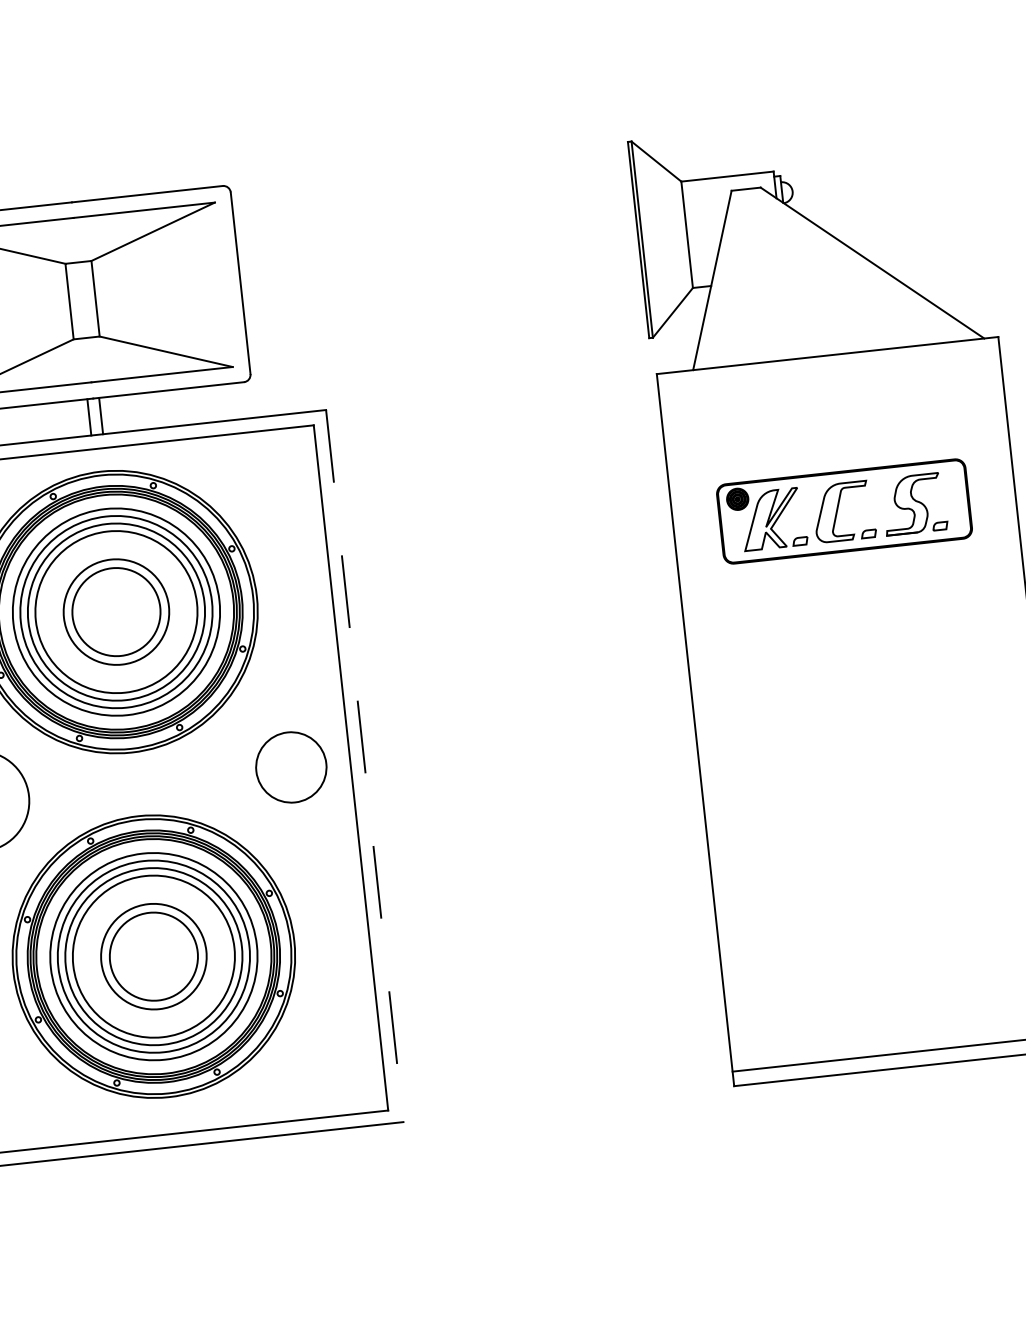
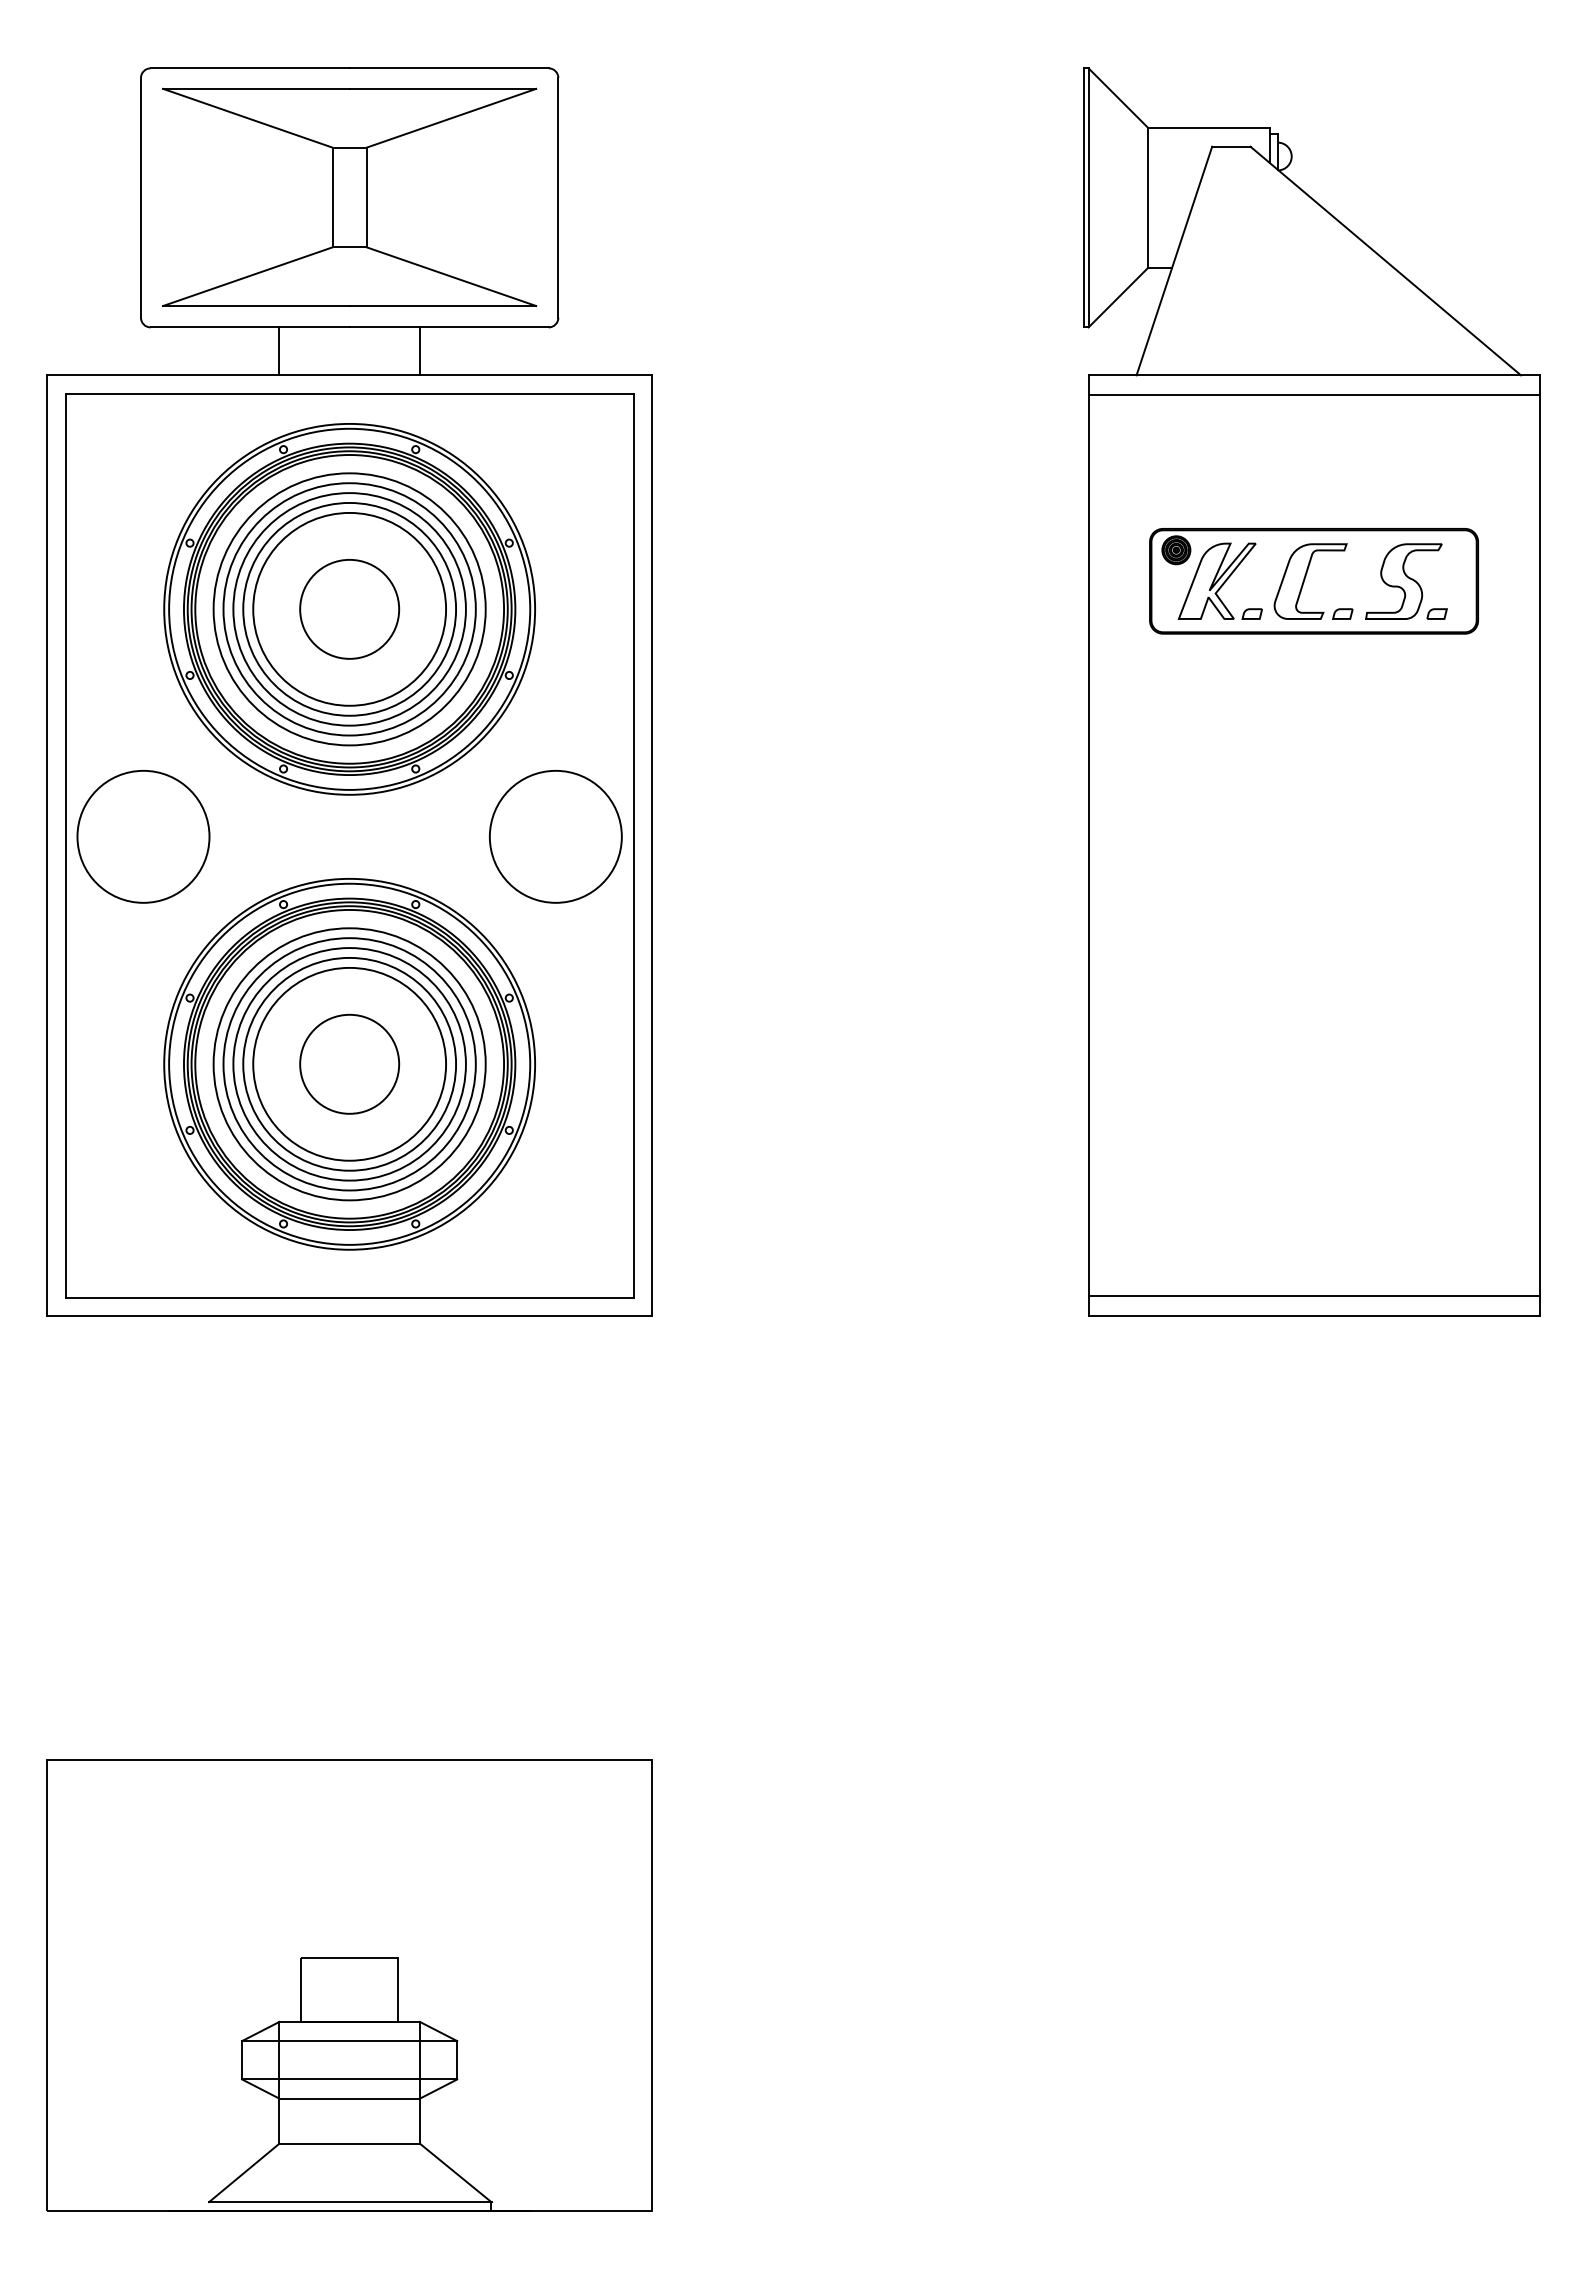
line: (828, 370) -> (1313, 394), added
line: (101, 416) -> (279, 351), moved
line: (89, 417) -> (419, 351), moved
circle: (116, 611) -> (349, 608), size x0.71
circle: (116, 611) -> (349, 608), size x1.67
line: (364, 766) -> (651, 845), dashed -> solid
circle: (291, 767) -> (555, 836), size x1.43
circle: (153, 956) -> (349, 1063), size x0.71
circle: (153, 956) -> (349, 1063), size x1.67

